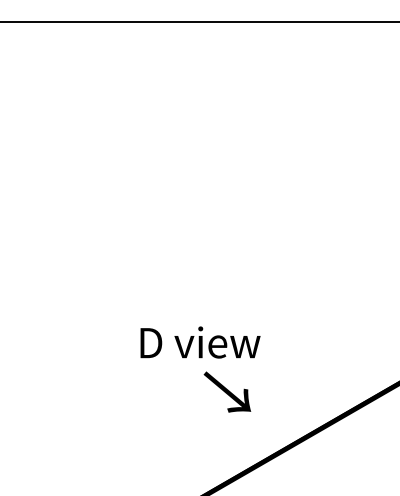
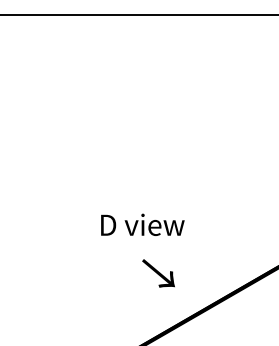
text: (200, 341) -> (142, 224), moved

